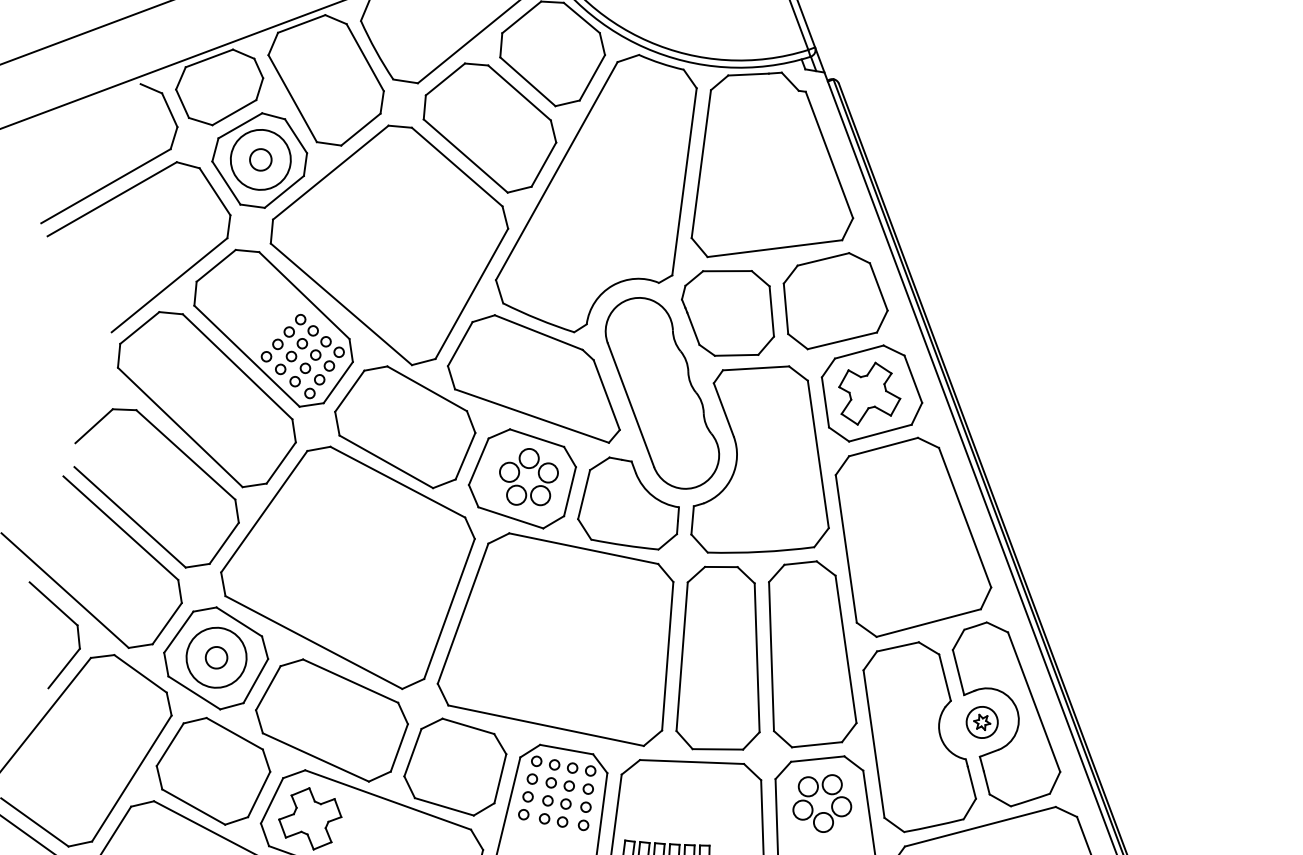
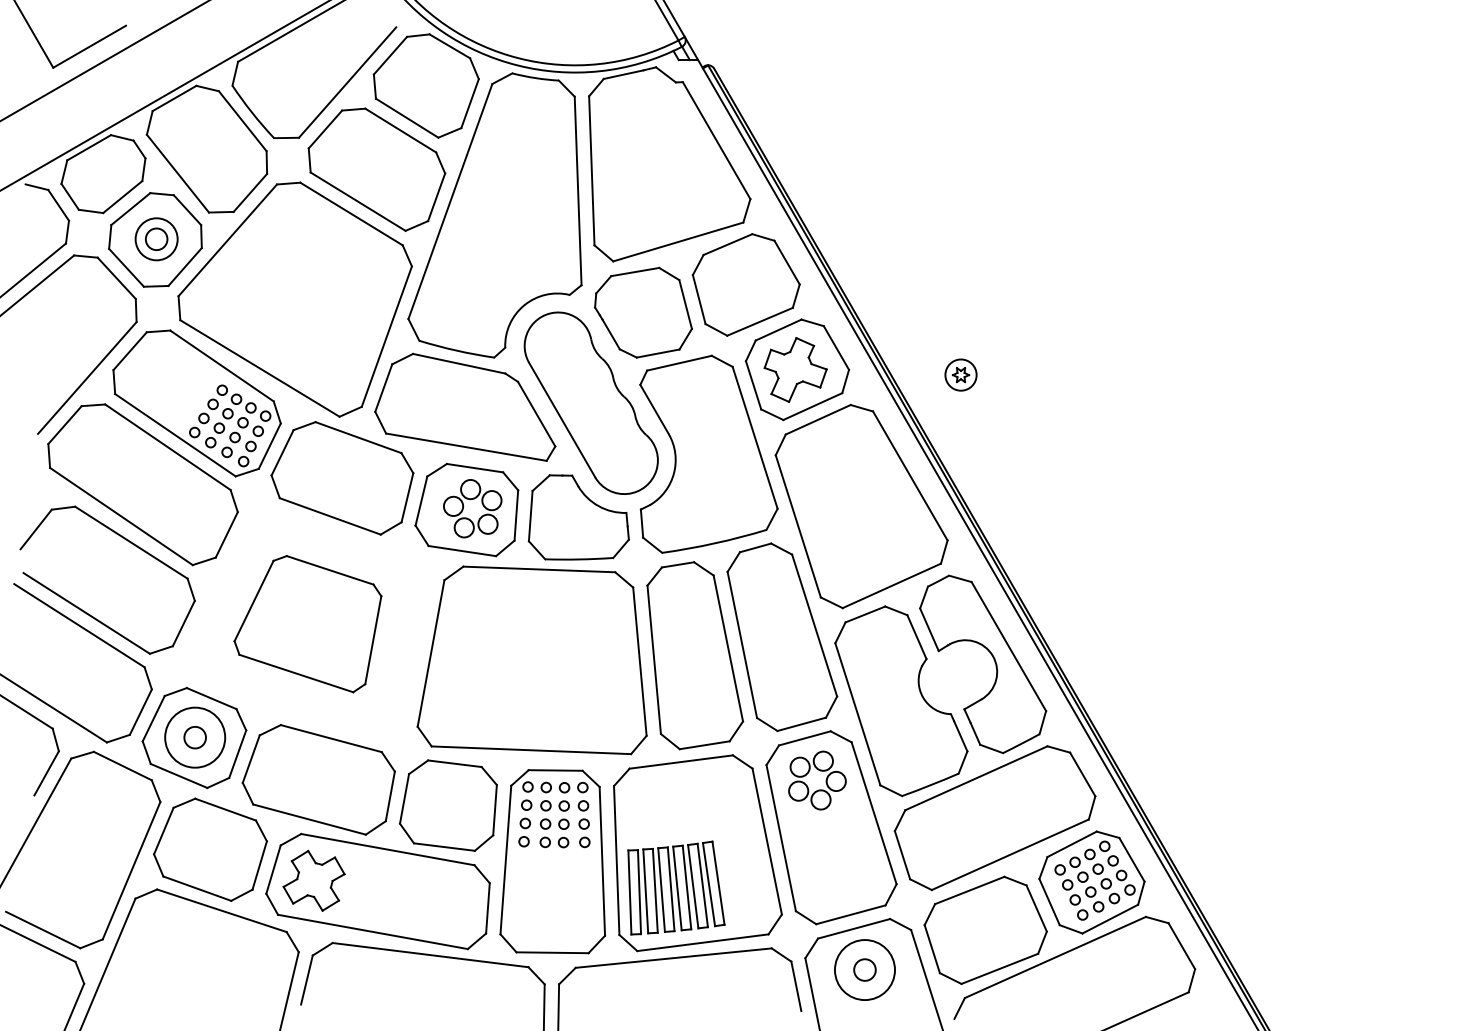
circle: (260, 160) -> (156, 239), size x0.7
part: (346, 563) -> (307, 623), size x0.6
part: (981, 721) -> (960, 374), moved

